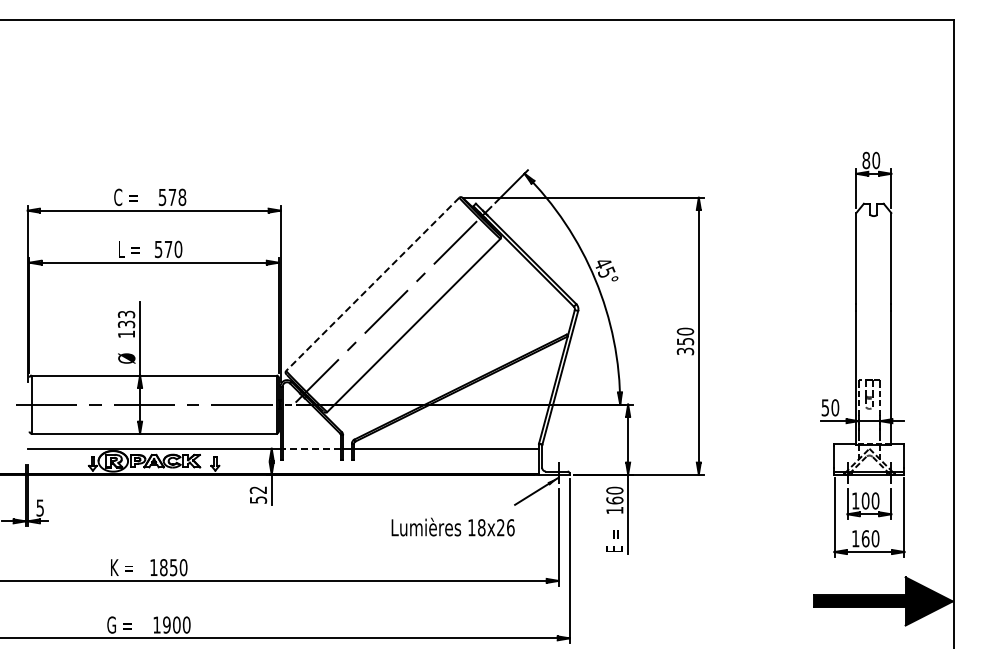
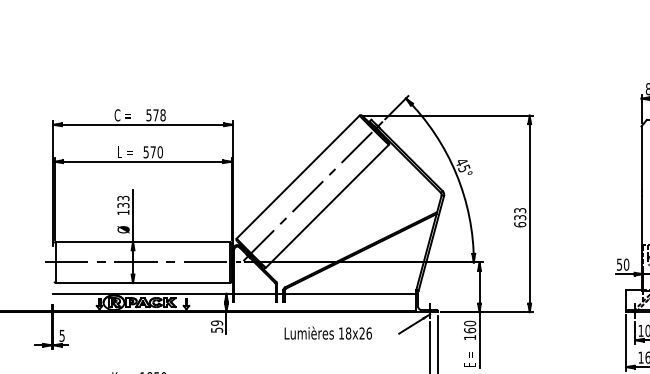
line: (372, 284) -> (298, 177), dashed -> solid
text: (685, 341) -> (520, 217), 350 -> 633
line: (311, 448) -> (254, 293), dashed -> solid
text: (258, 490) -> (217, 323), 52 -> 59
text: (452, 526) -> (327, 332), moved

